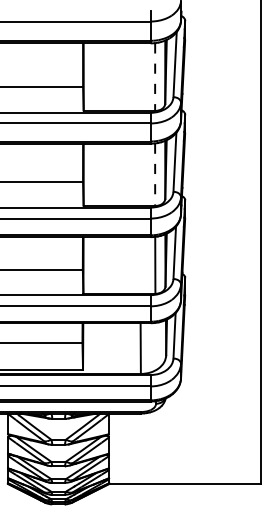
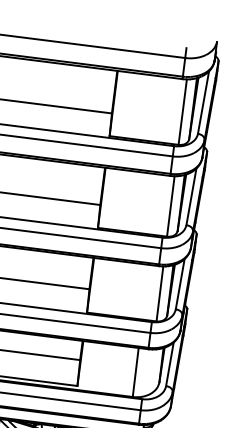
line: (155, 77) -> (183, 112), dashed -> solid
line: (155, 175) -> (171, 207), dashed -> solid

